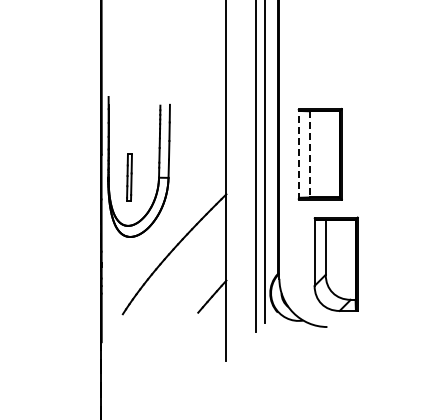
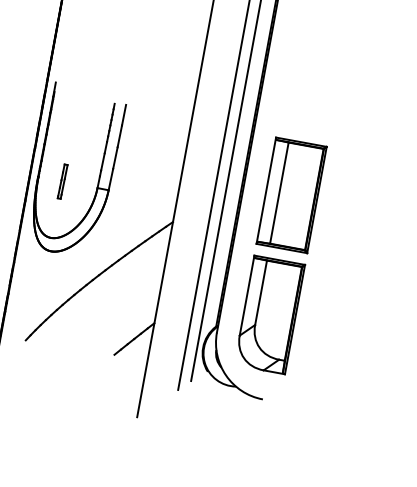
line: (298, 153) -> (266, 189), dashed -> solid
line: (309, 154) -> (279, 193), dashed -> solid
part: (128, 177) -> (61, 181), size x0.62
part: (335, 263) -> (269, 313), moved

